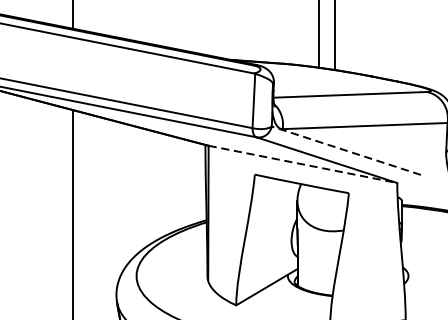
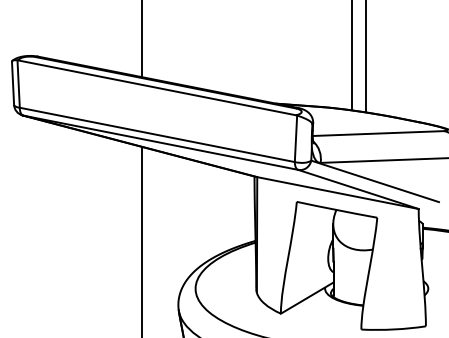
line: (345, 150) -> (374, 181), dashed -> solid
line: (303, 164) -> (338, 193), dashed -> solid

